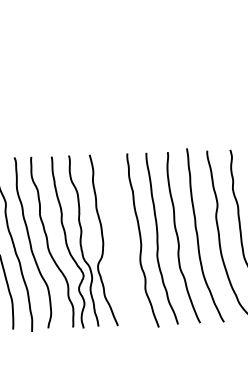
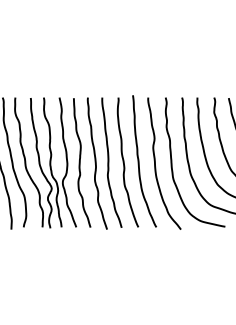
curve: (120, 239) -> (80, 162), added

